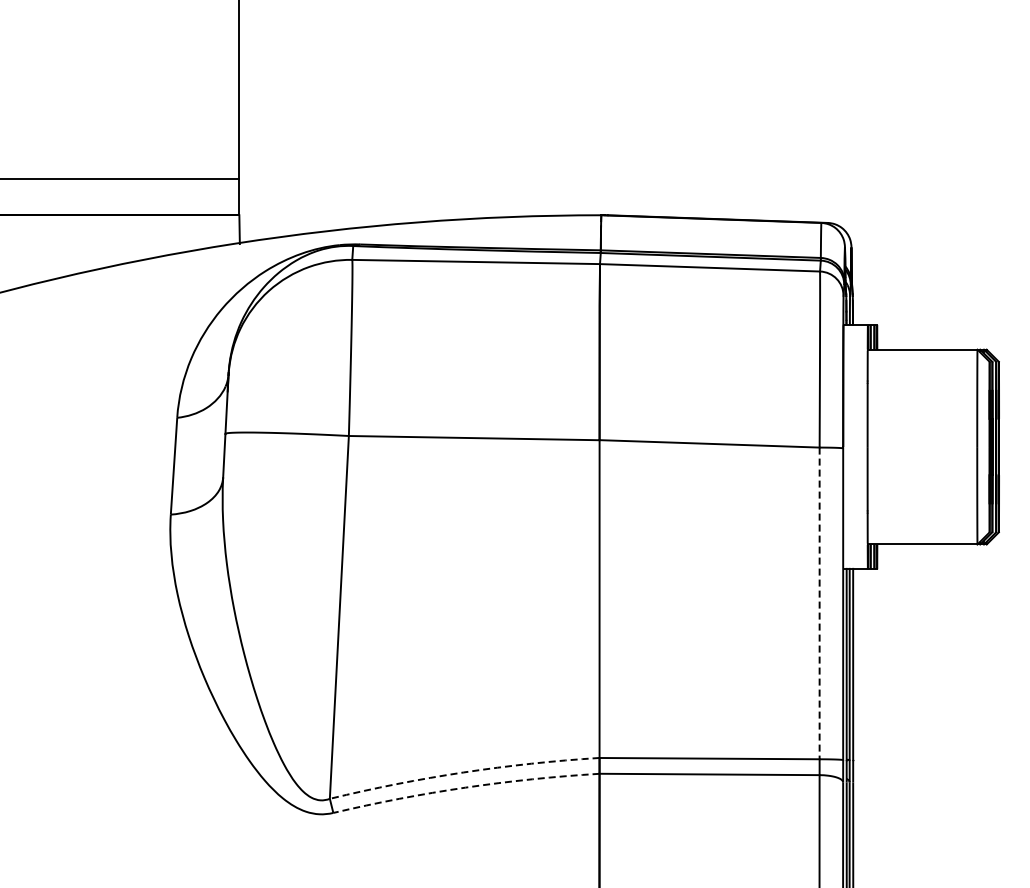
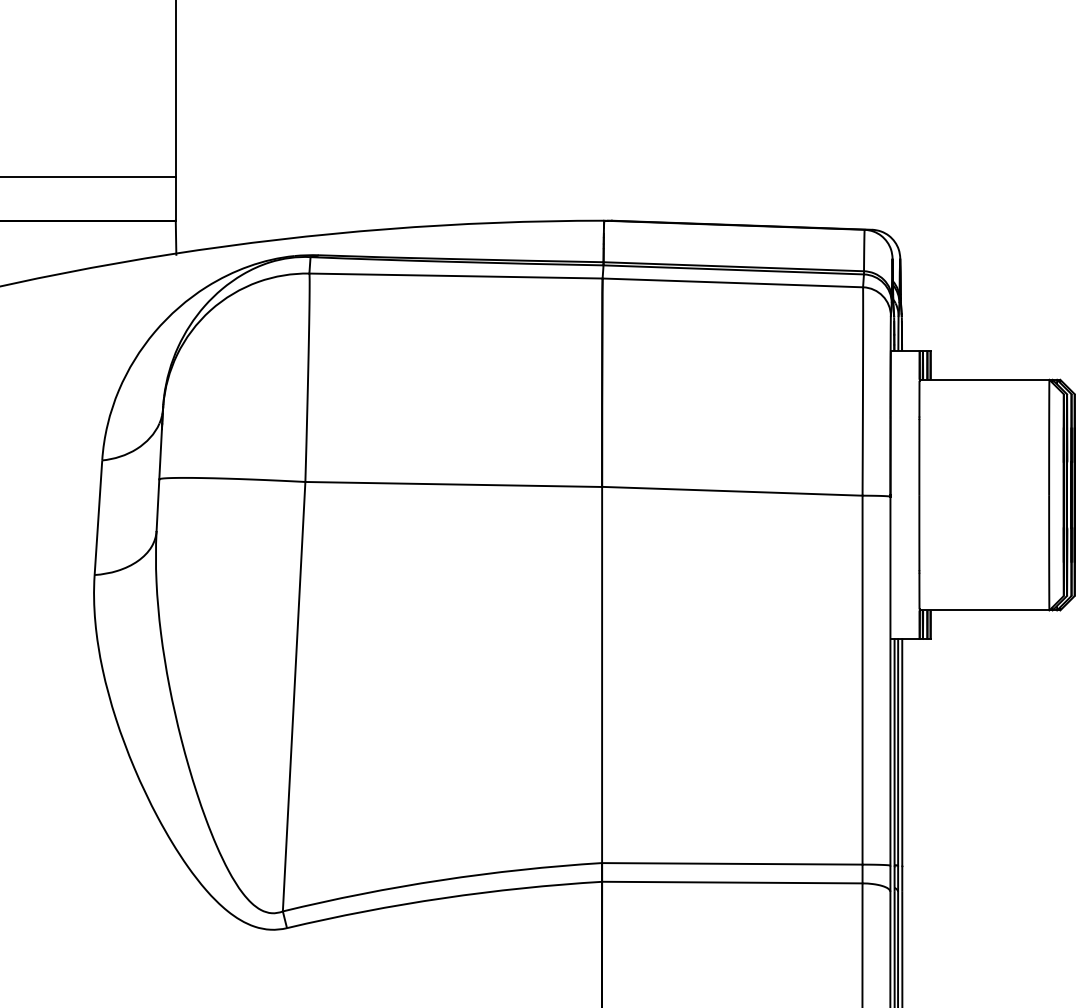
line: (819, 603) -> (862, 680), dashed -> solid
arc: (463, 772) -> (441, 880), dashed -> solid
arc: (465, 787) -> (443, 898), dashed -> solid

